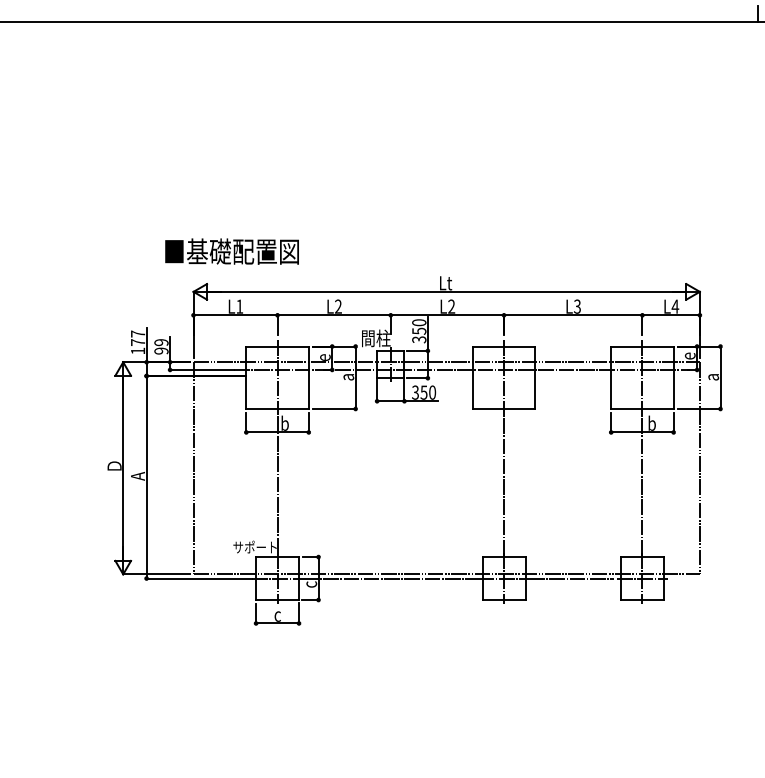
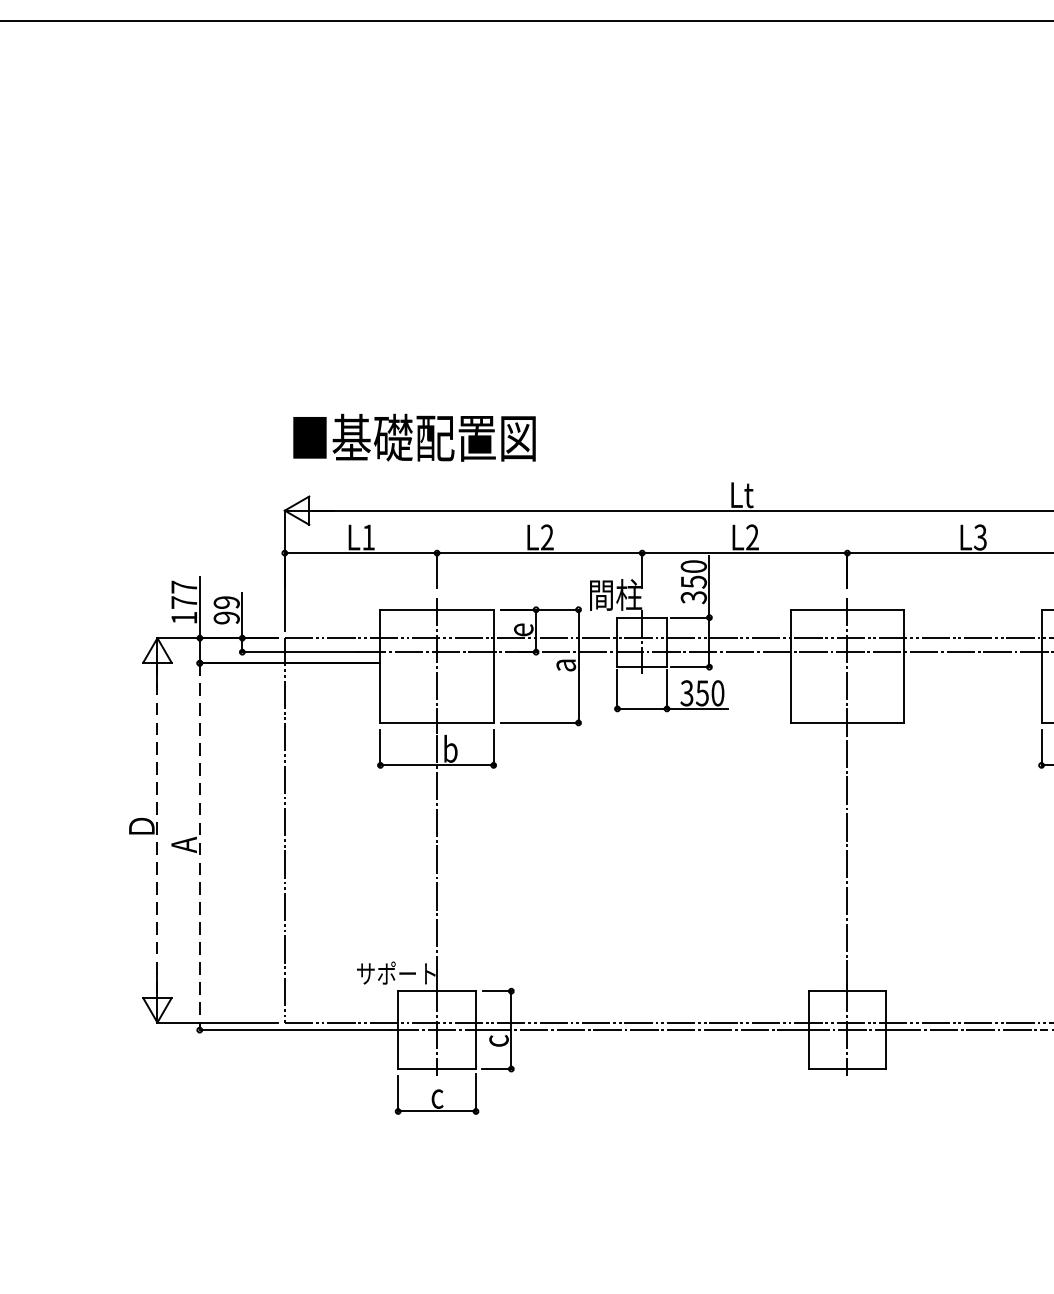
text: (231, 251) -> (413, 437), moved
line: (123, 467) -> (157, 828), solid -> dashed
line: (146, 477) -> (199, 847), solid -> dashed

